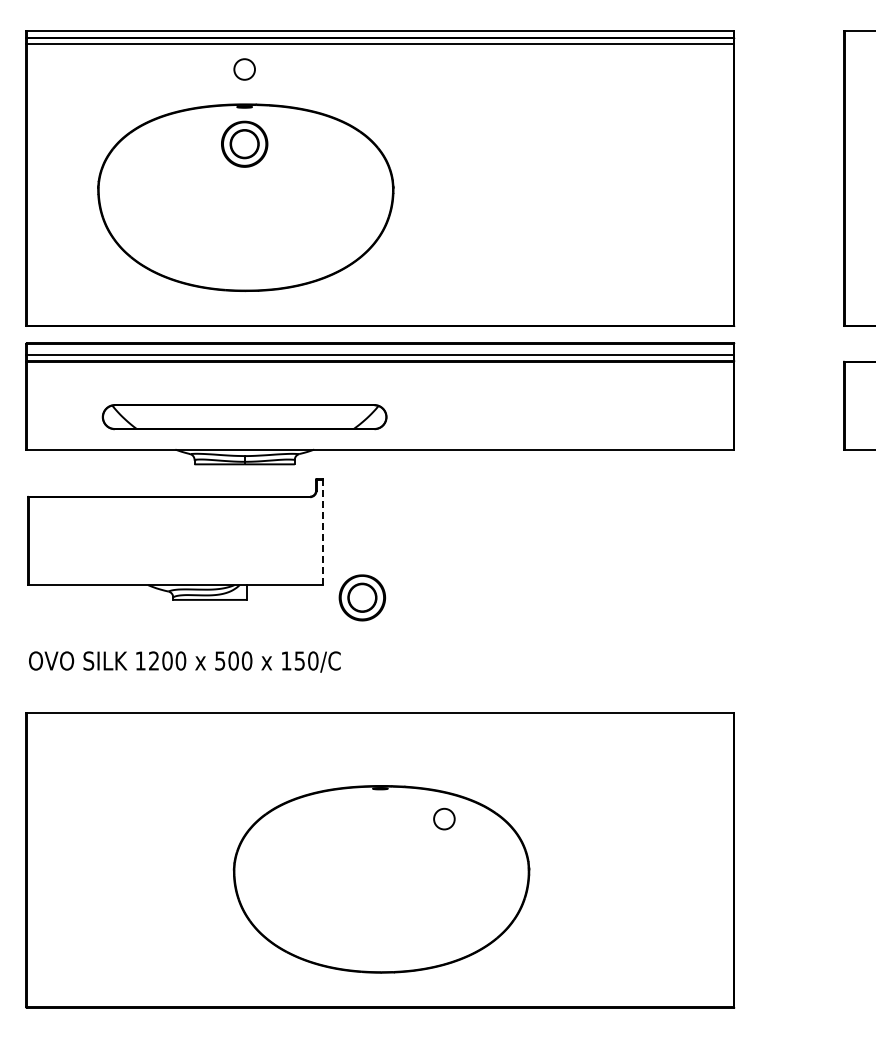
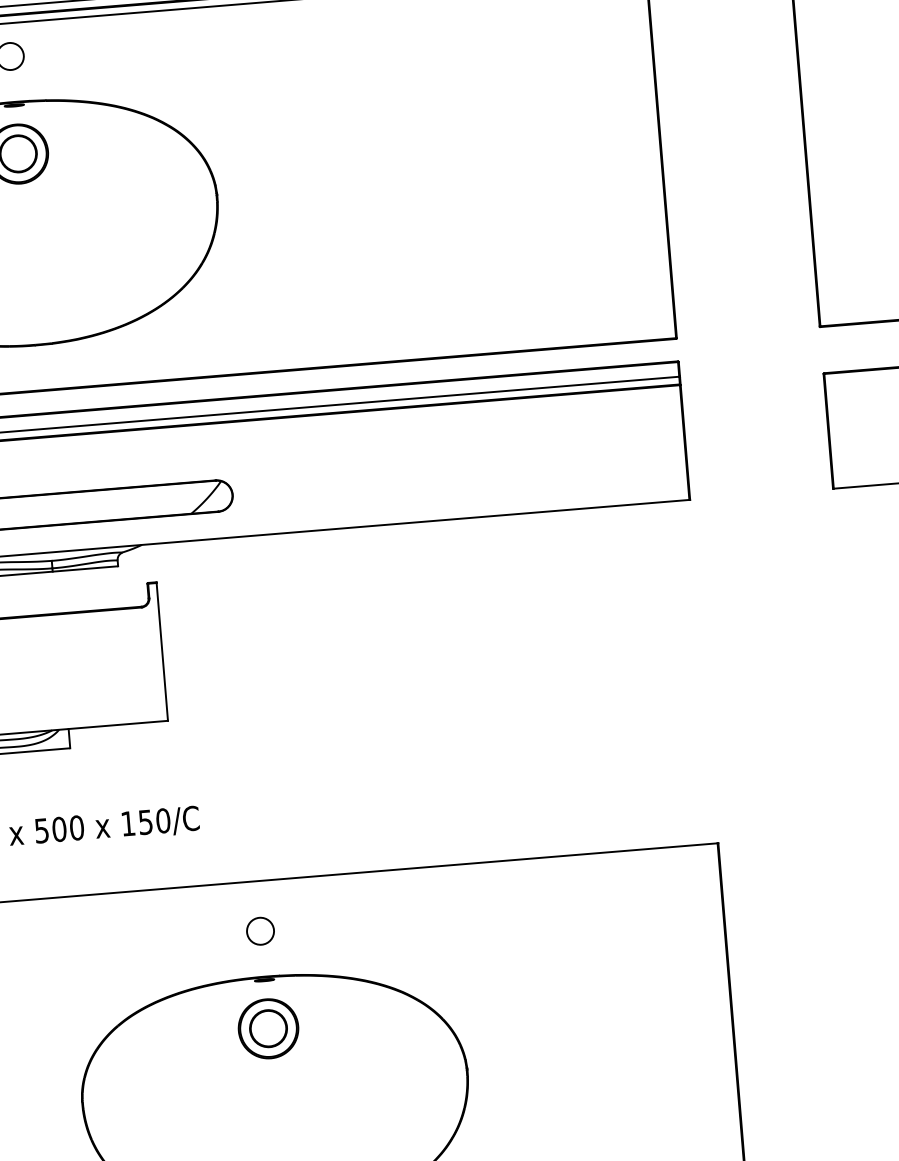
line: (323, 532) -> (162, 652), dashed -> solid
part: (362, 597) -> (268, 1028), moved
circle: (444, 818) -> (260, 930), moved

